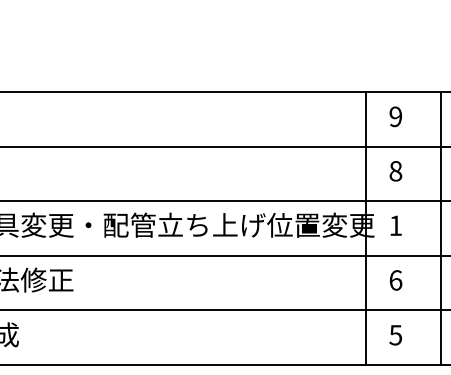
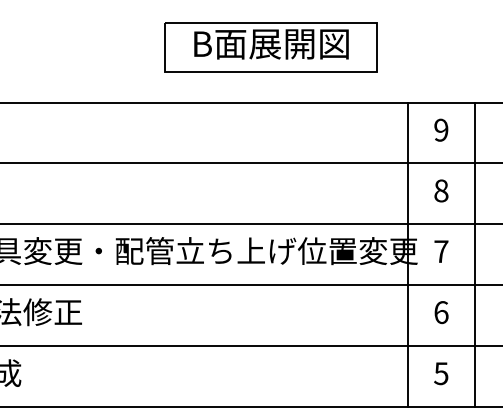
part: (243, 42) -> (271, 47), added
text: (395, 225) -> (440, 251), 1 -> 7
line: (441, 228) -> (475, 254), moved

